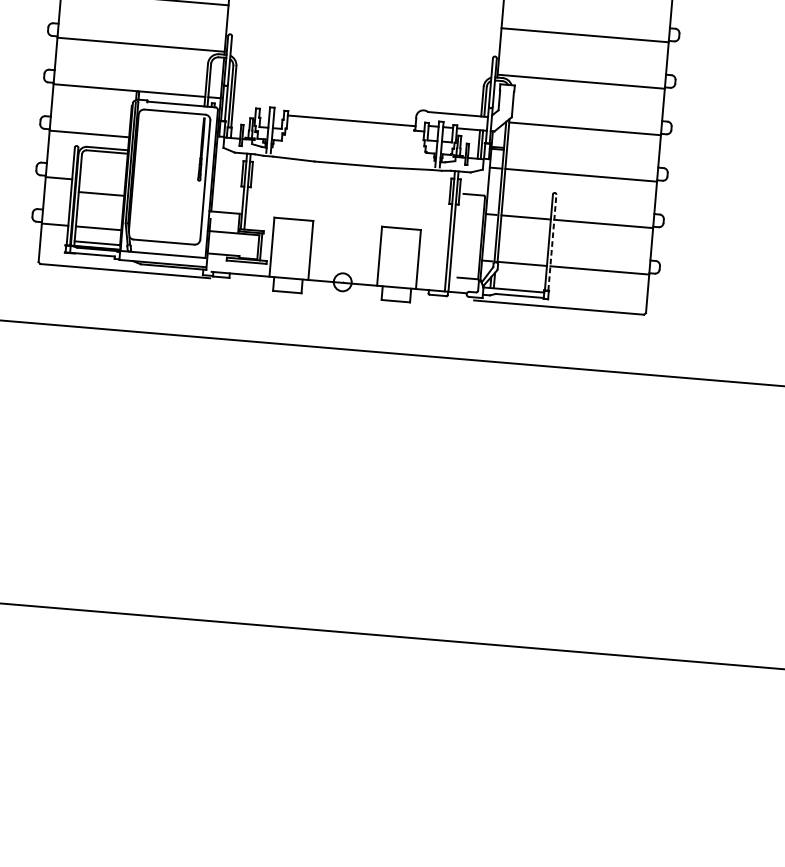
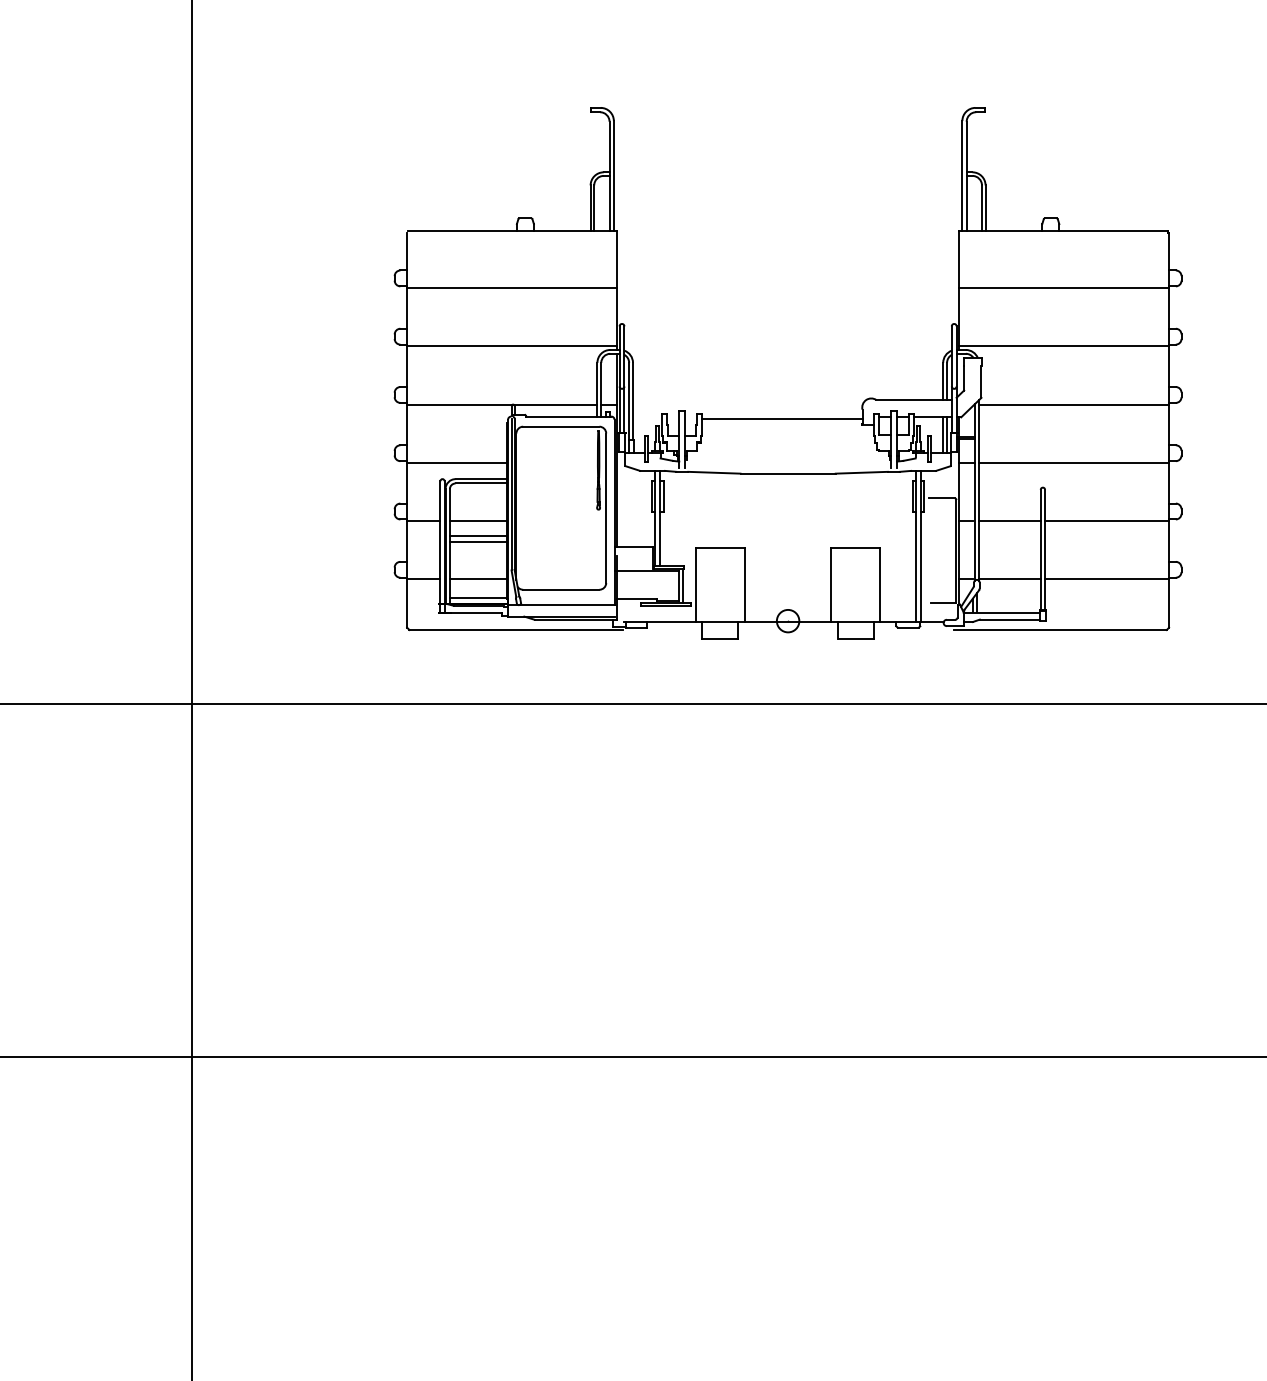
line: (101, 182) -> (477, 521), added
line: (100, 198) -> (477, 541), added
line: (552, 242) -> (1045, 549), dashed -> solid

